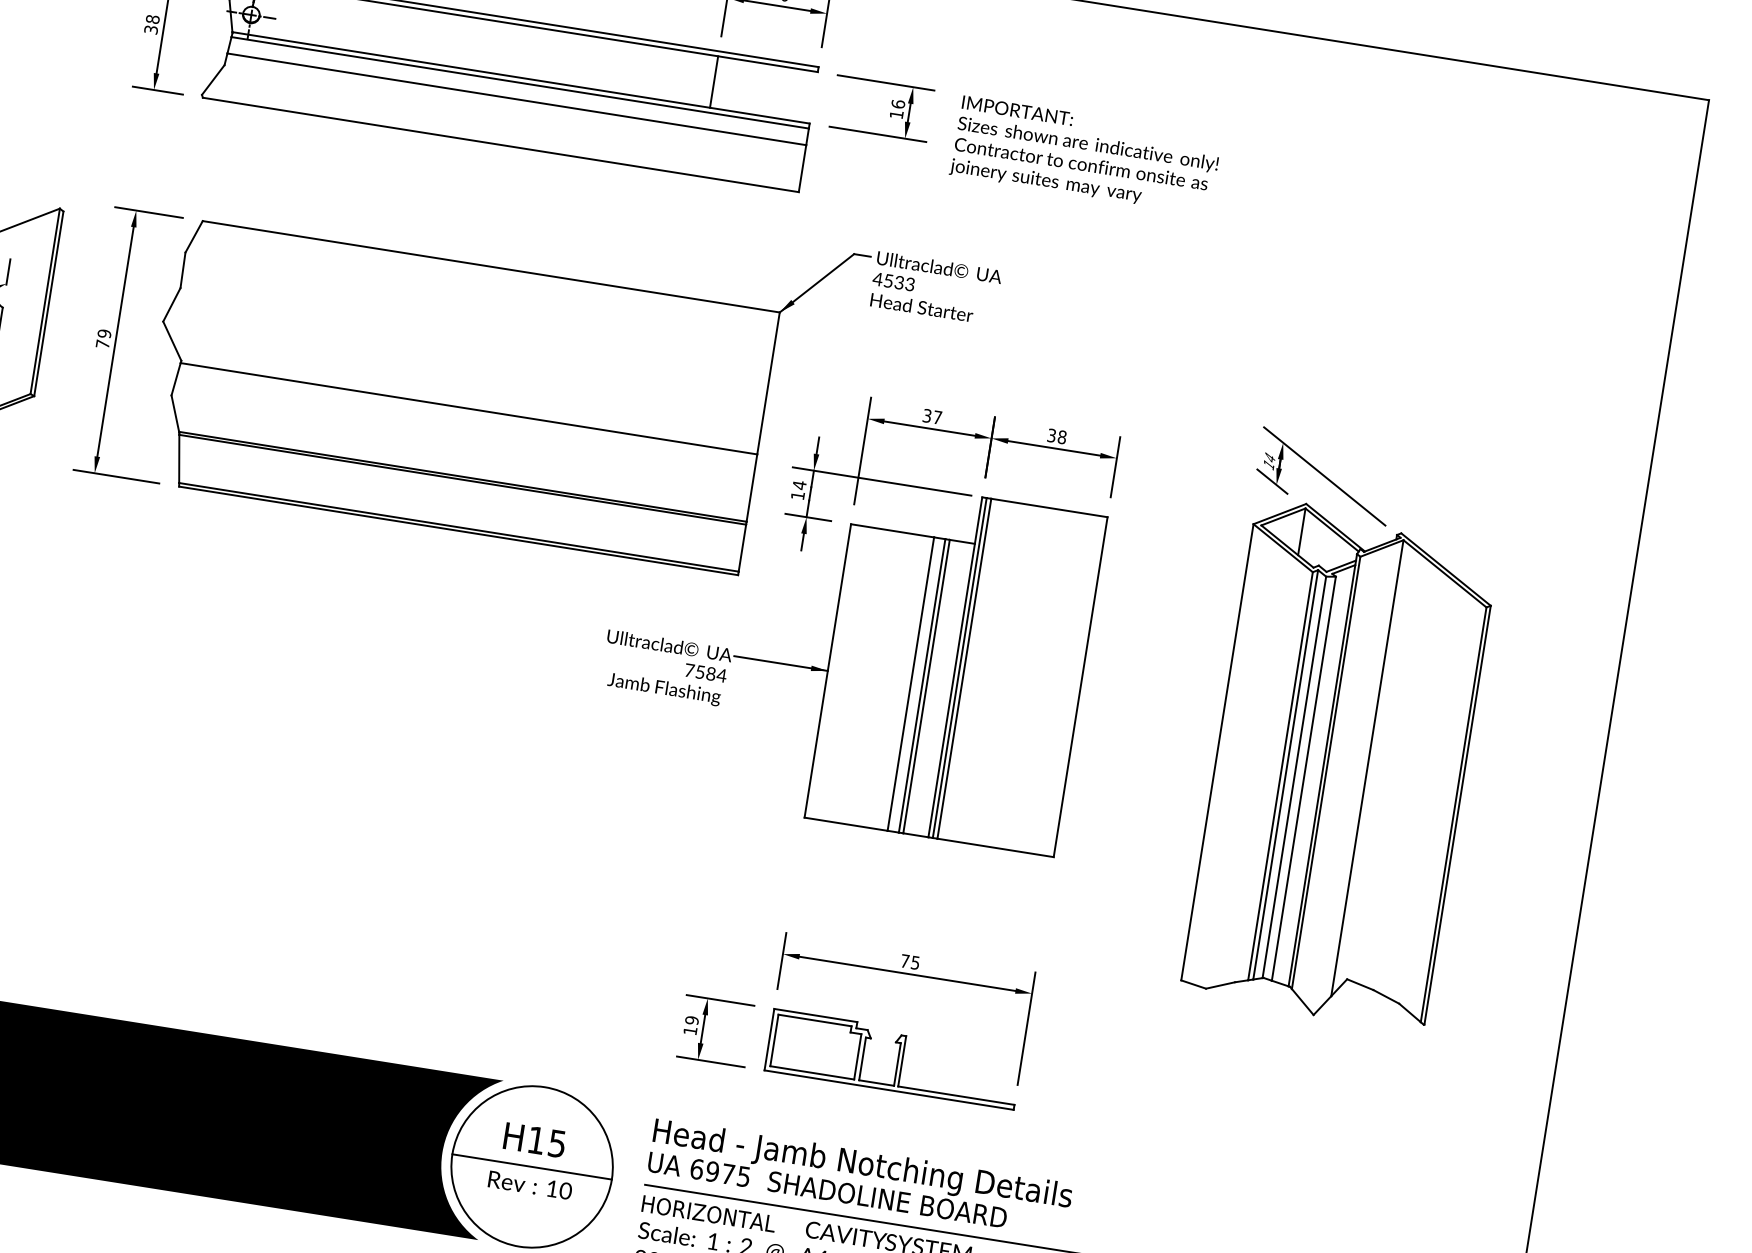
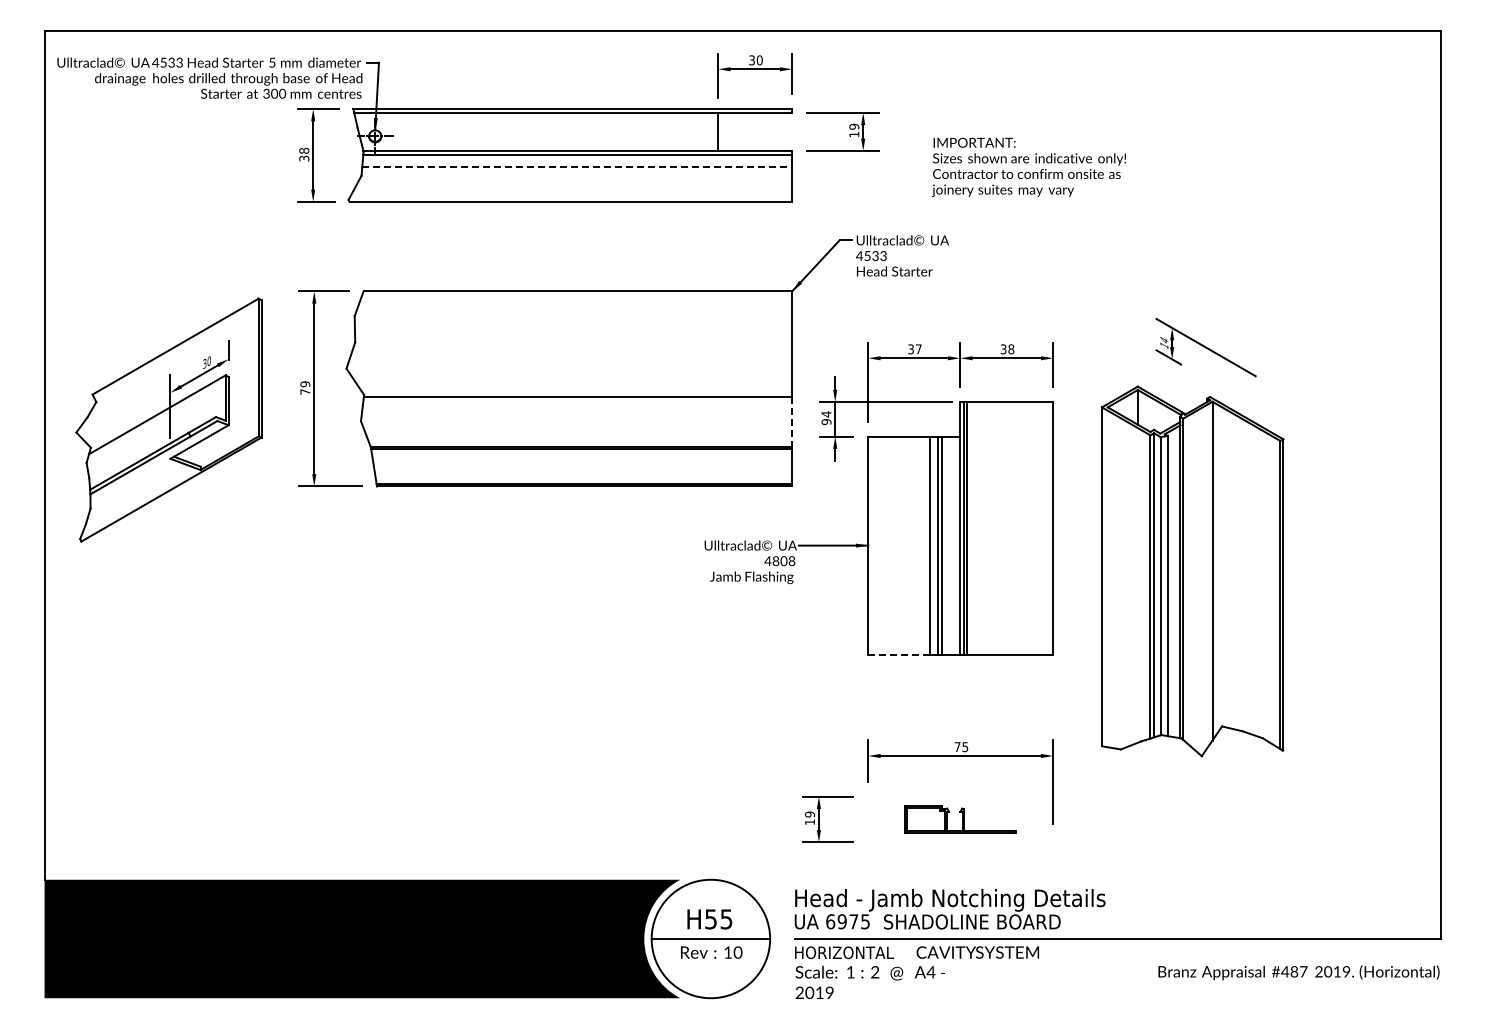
line: (517, 100) -> (577, 167), solid -> dashed
text: (898, 103) -> (854, 126), 16 -> 19
text: (1086, 154) -> (1029, 166), moved
line: (752, 489) -> (792, 422), solid -> dashed
text: (797, 496) -> (826, 422), 14 -> 94
text: (704, 673) -> (779, 561), 7584 -> 4808
part: (1340, 764) -> (1192, 571), moved
line: (846, 824) -> (899, 654), solid -> dashed
part: (893, 1059) -> (960, 819), size x0.6
text: (535, 1140) -> (710, 919), H15 -> H55

